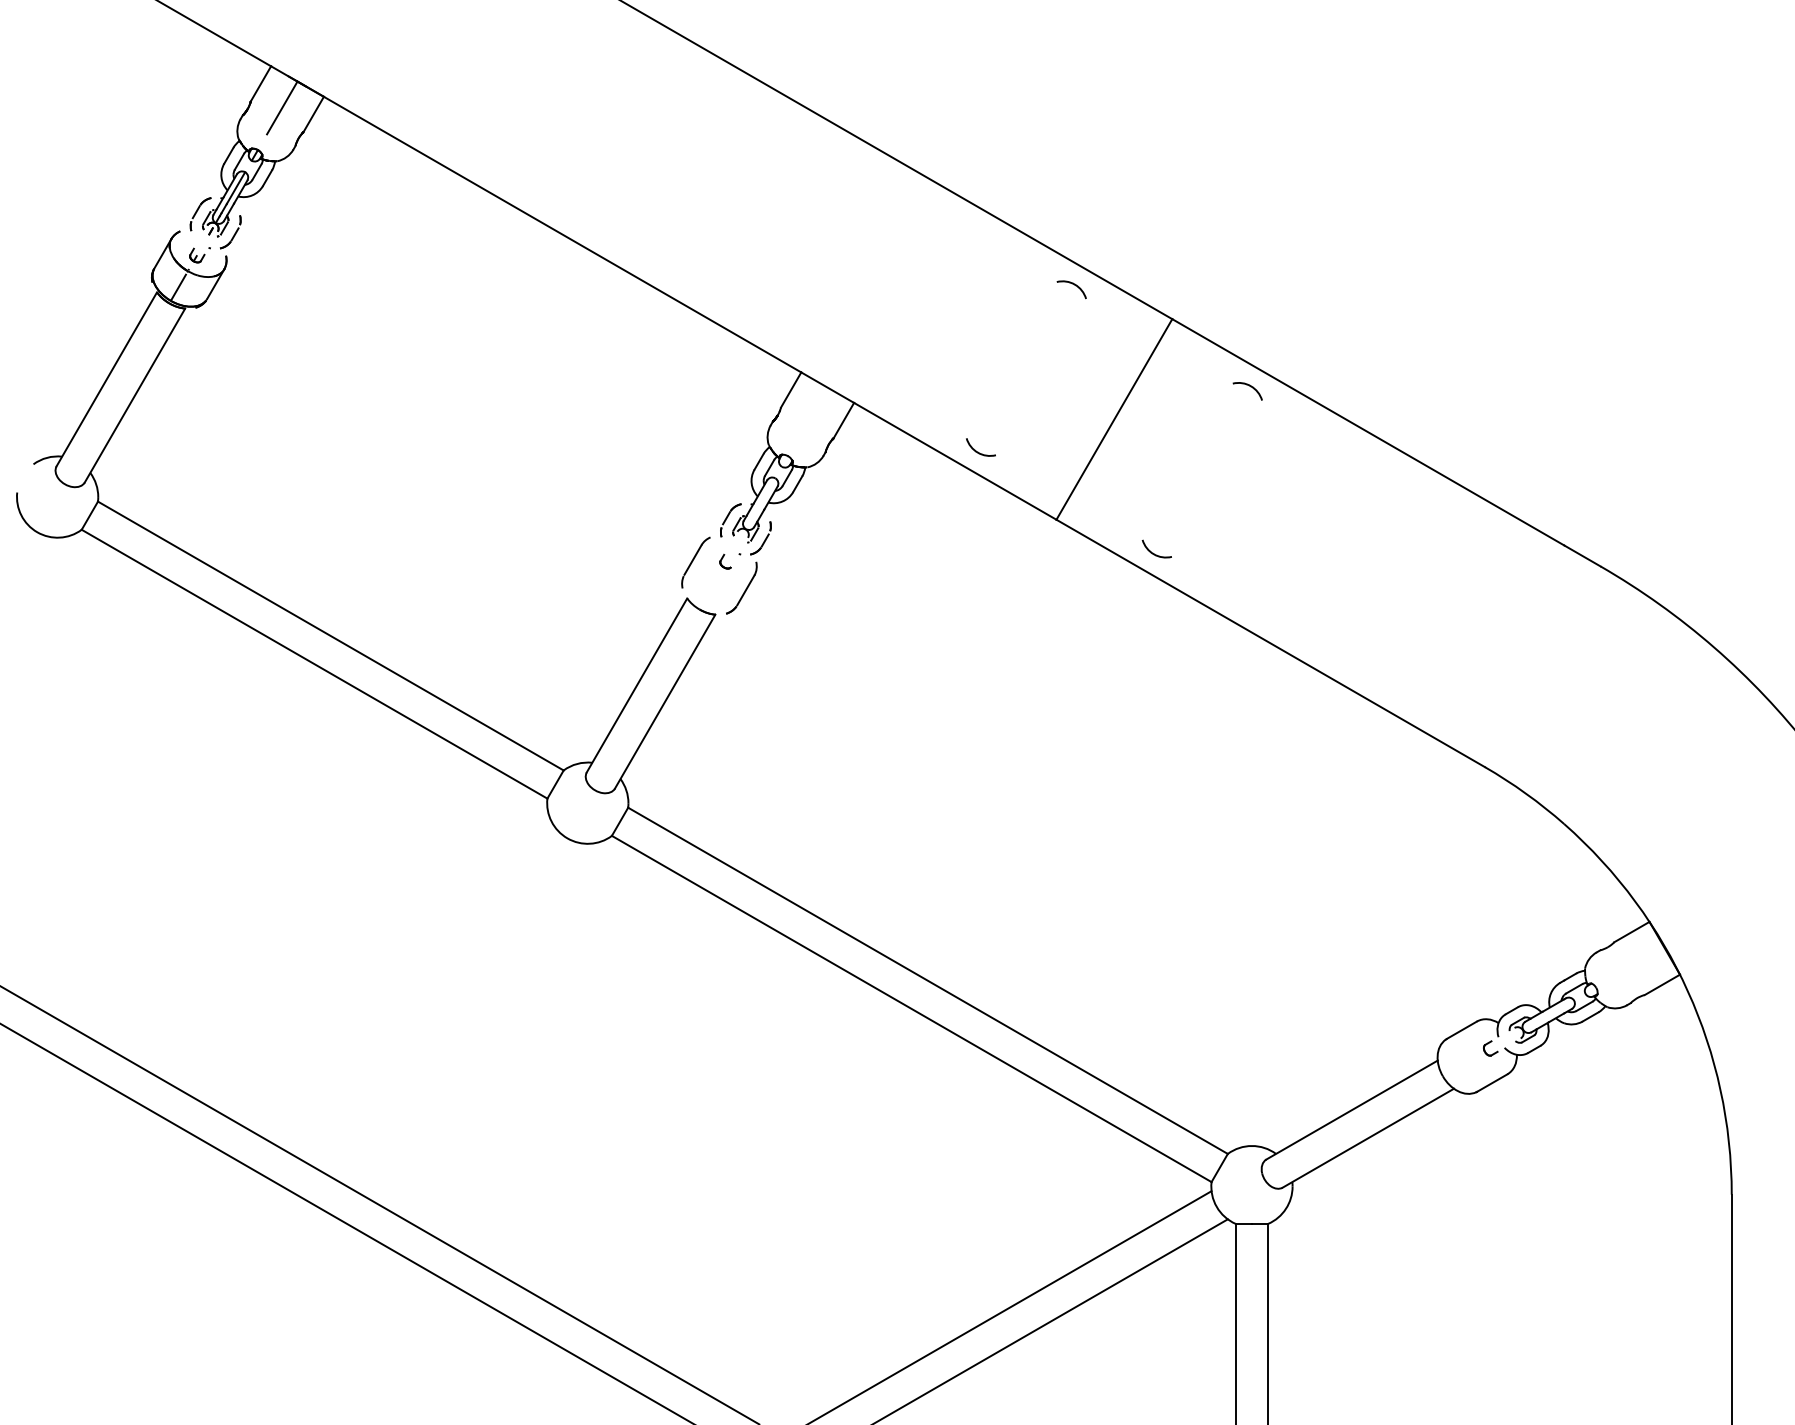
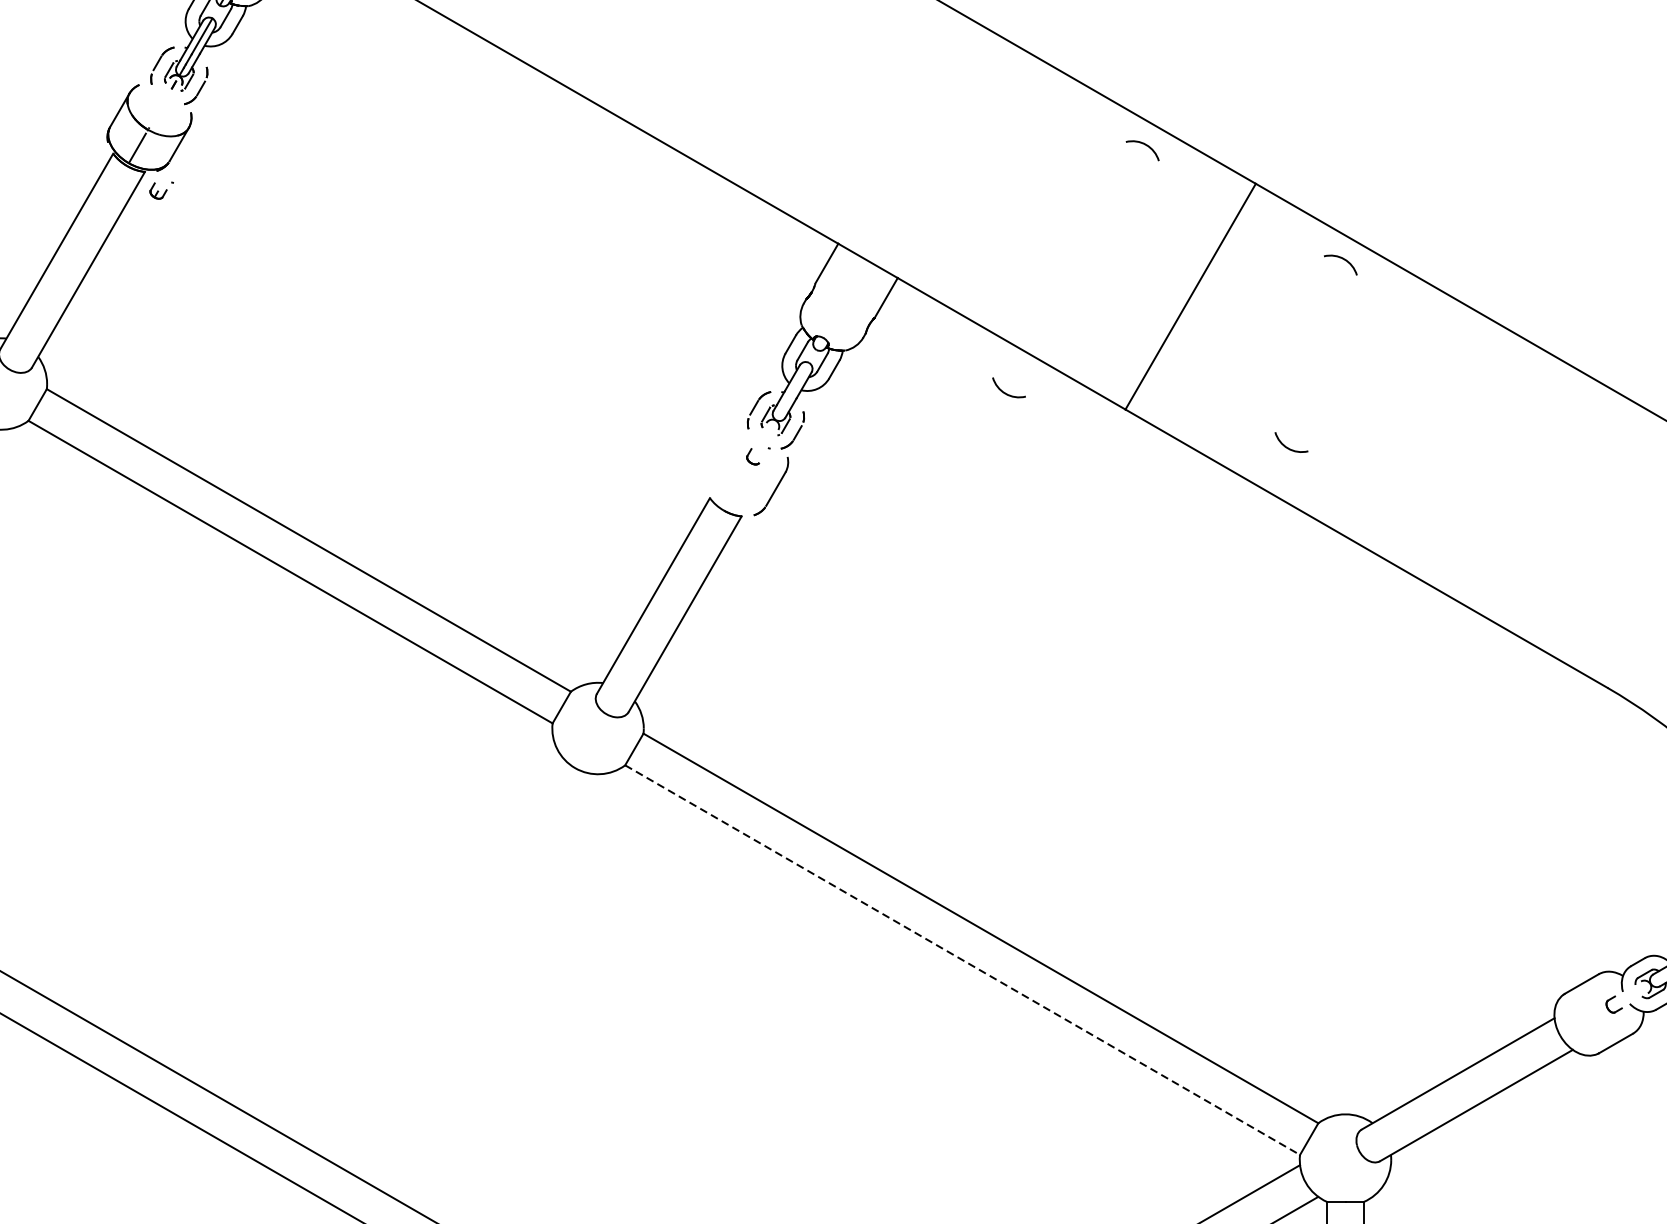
part: (199, 255) -> (161, 190), moved
arc: (978, 451) -> (1006, 392), moved
arc: (1153, 552) -> (1287, 446), moved
part: (695, 562) -> (719, 457), removed
line: (912, 1009) -> (963, 960), solid -> dashed

